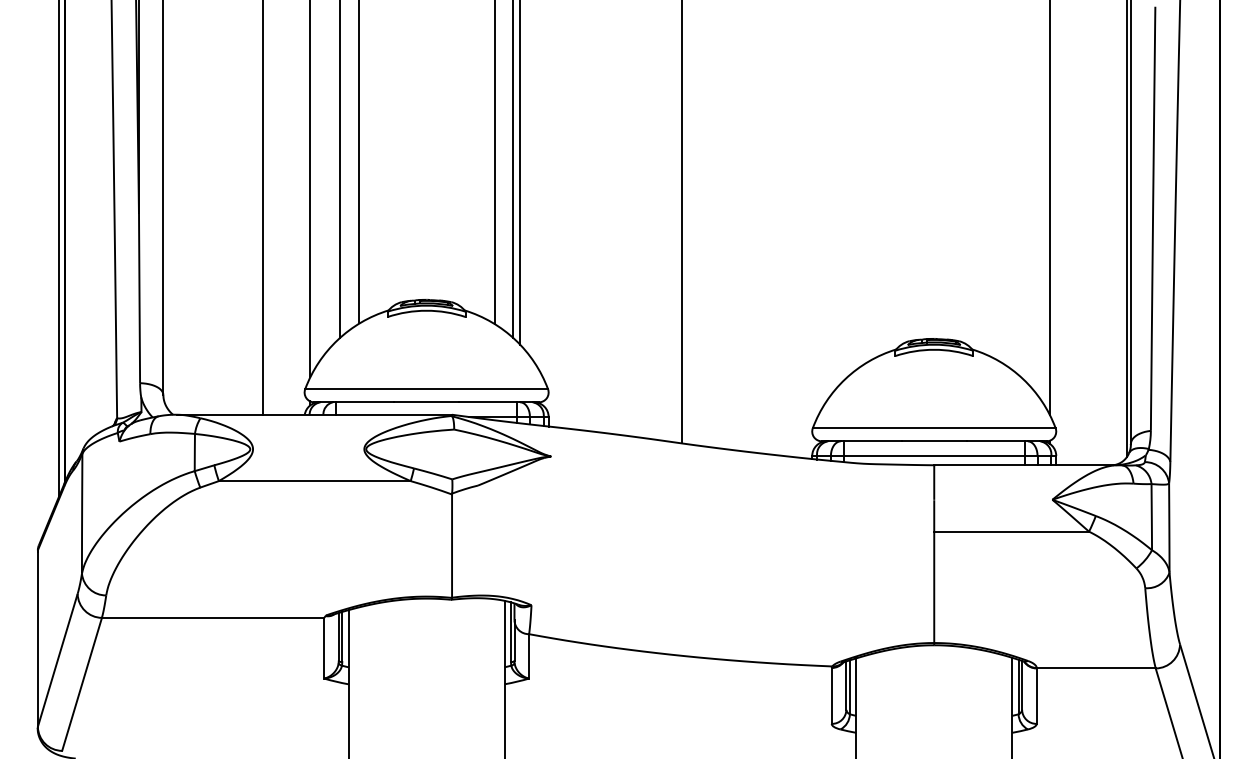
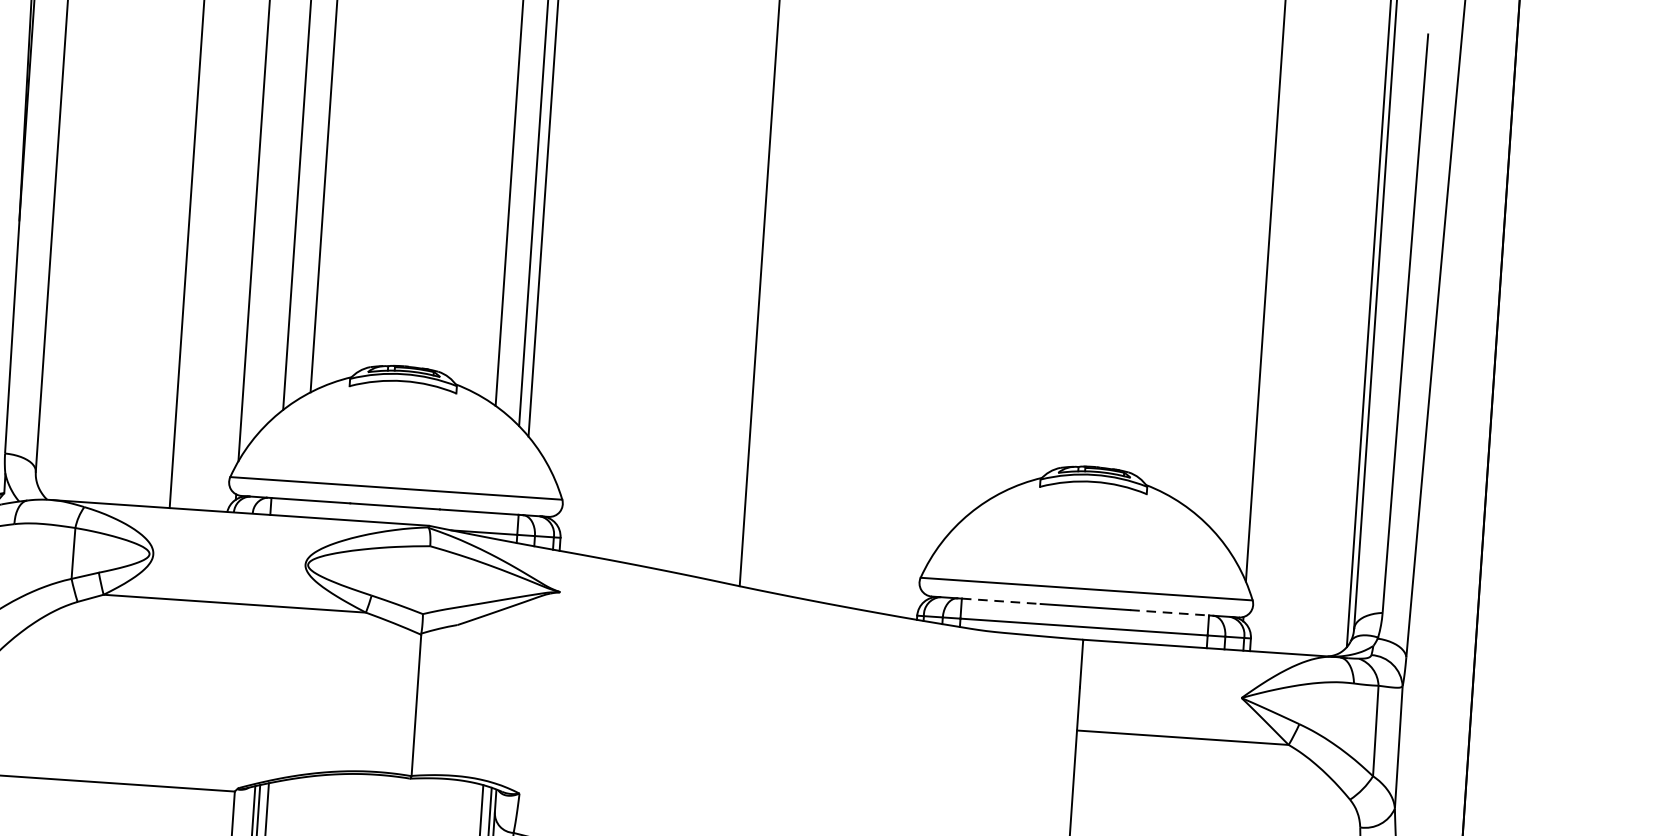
line: (872, 441) -> (1001, 601), solid -> dashed
line: (995, 441) -> (1169, 612), solid -> dashed

